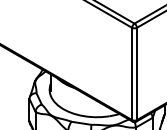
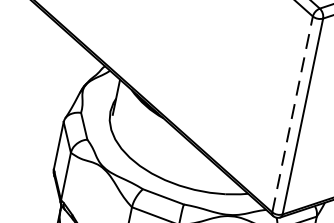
line: (132, 73) -> (293, 113), solid -> dashed

